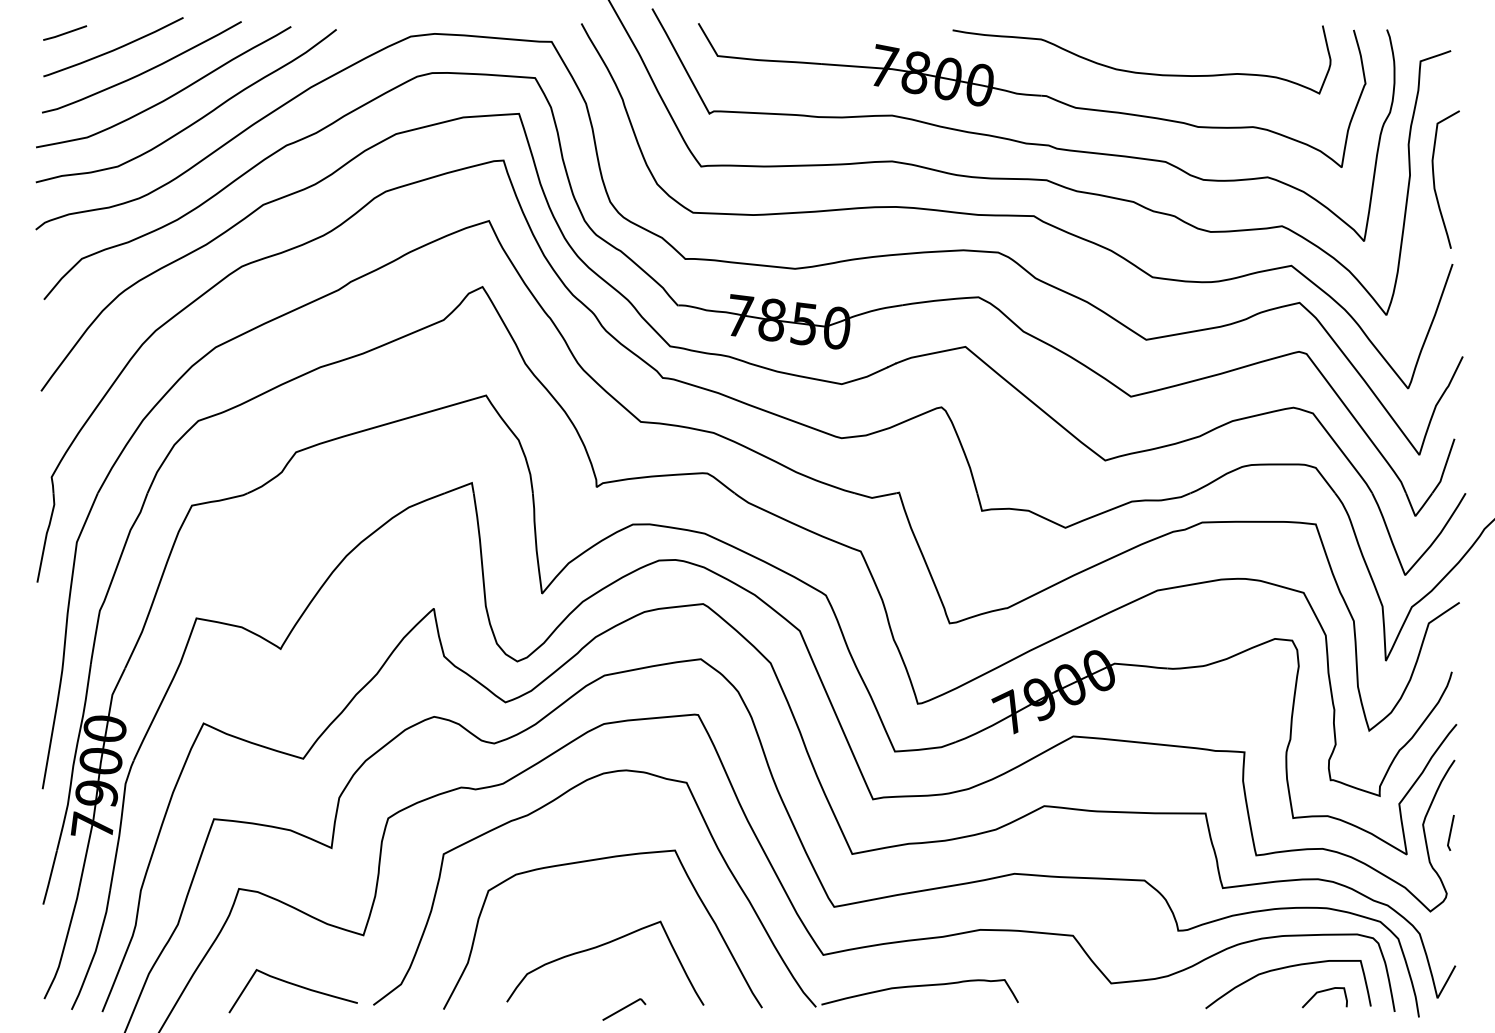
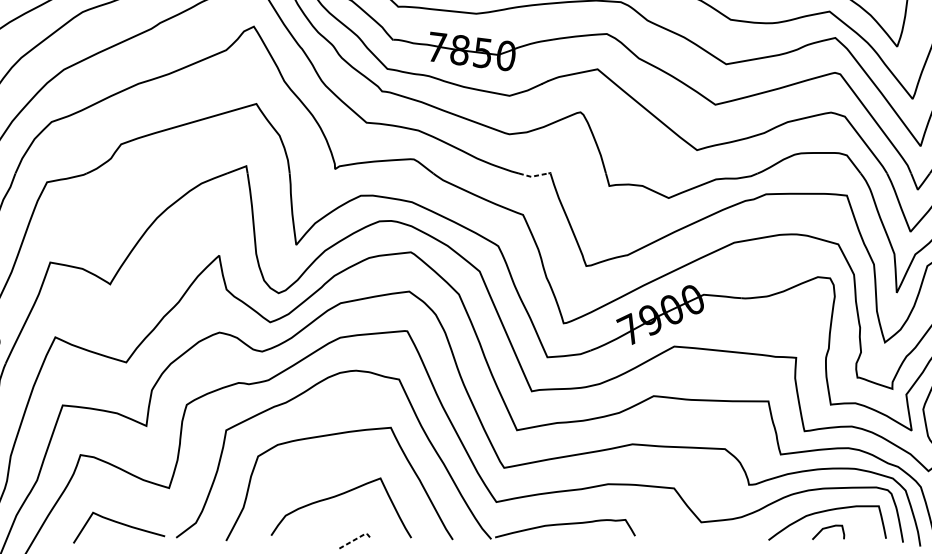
line: (875, 497) -> (533, 176), solid -> dashed
curve: (1322, 992) -> (826, 528), moved
line: (626, 1007) -> (356, 539), solid -> dashed

